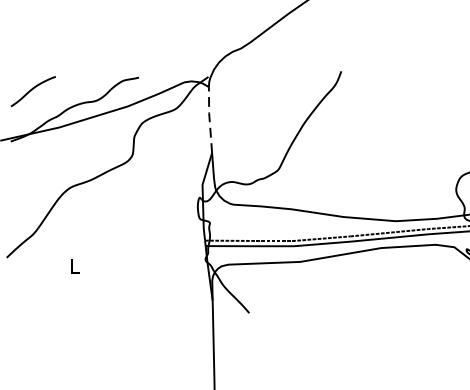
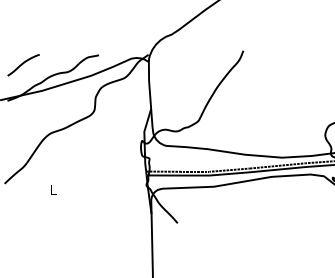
line: (209, 118) -> (149, 84), dashed -> solid

